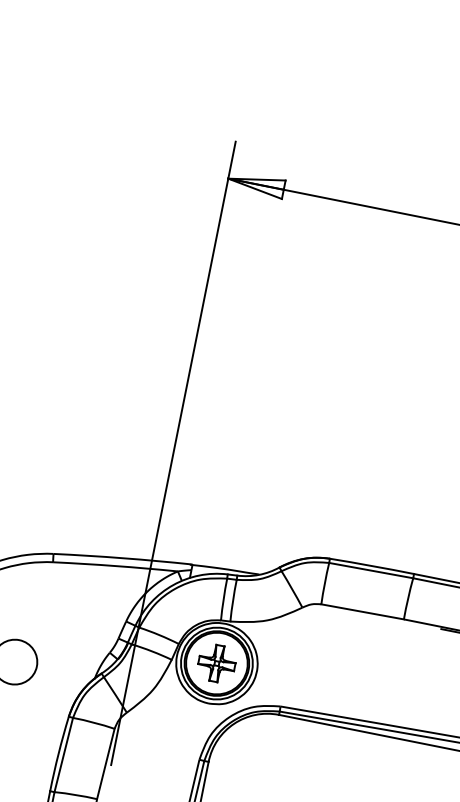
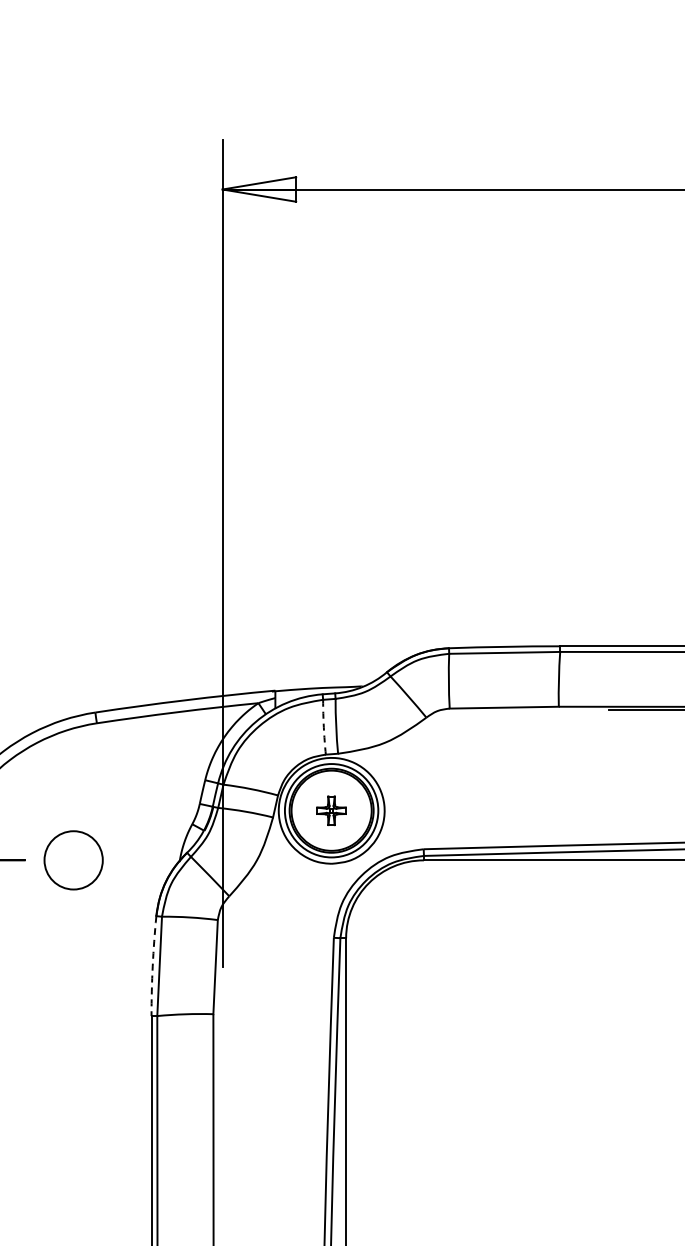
arc: (223, 599) -> (323, 727), solid -> dashed
part: (216, 663) -> (331, 810), size x0.6
arc: (58, 754) -> (152, 966), solid -> dashed

